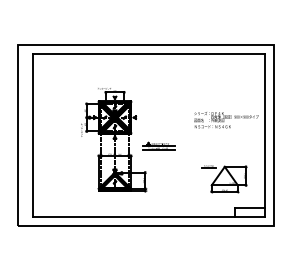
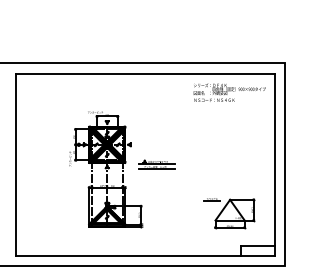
text: (226, 120) -> (229, 93), moved
part: (158, 145) -> (155, 163), moved

